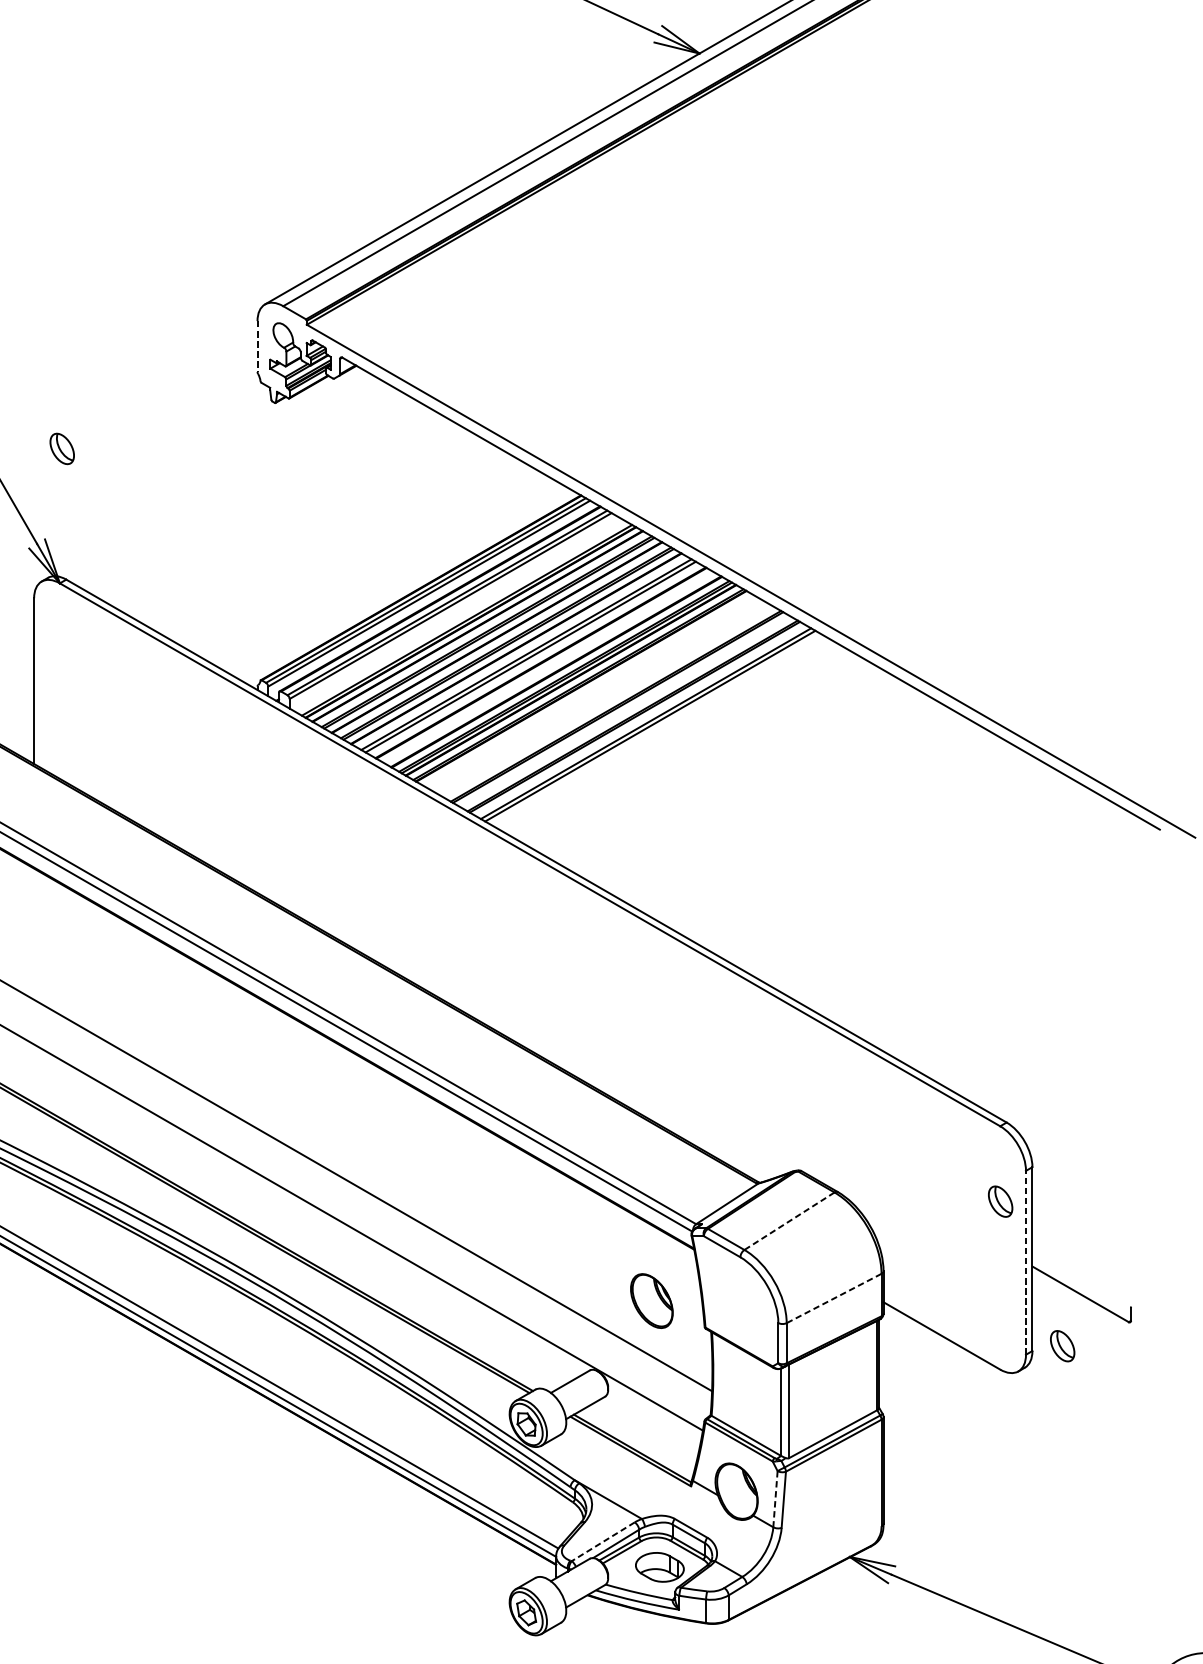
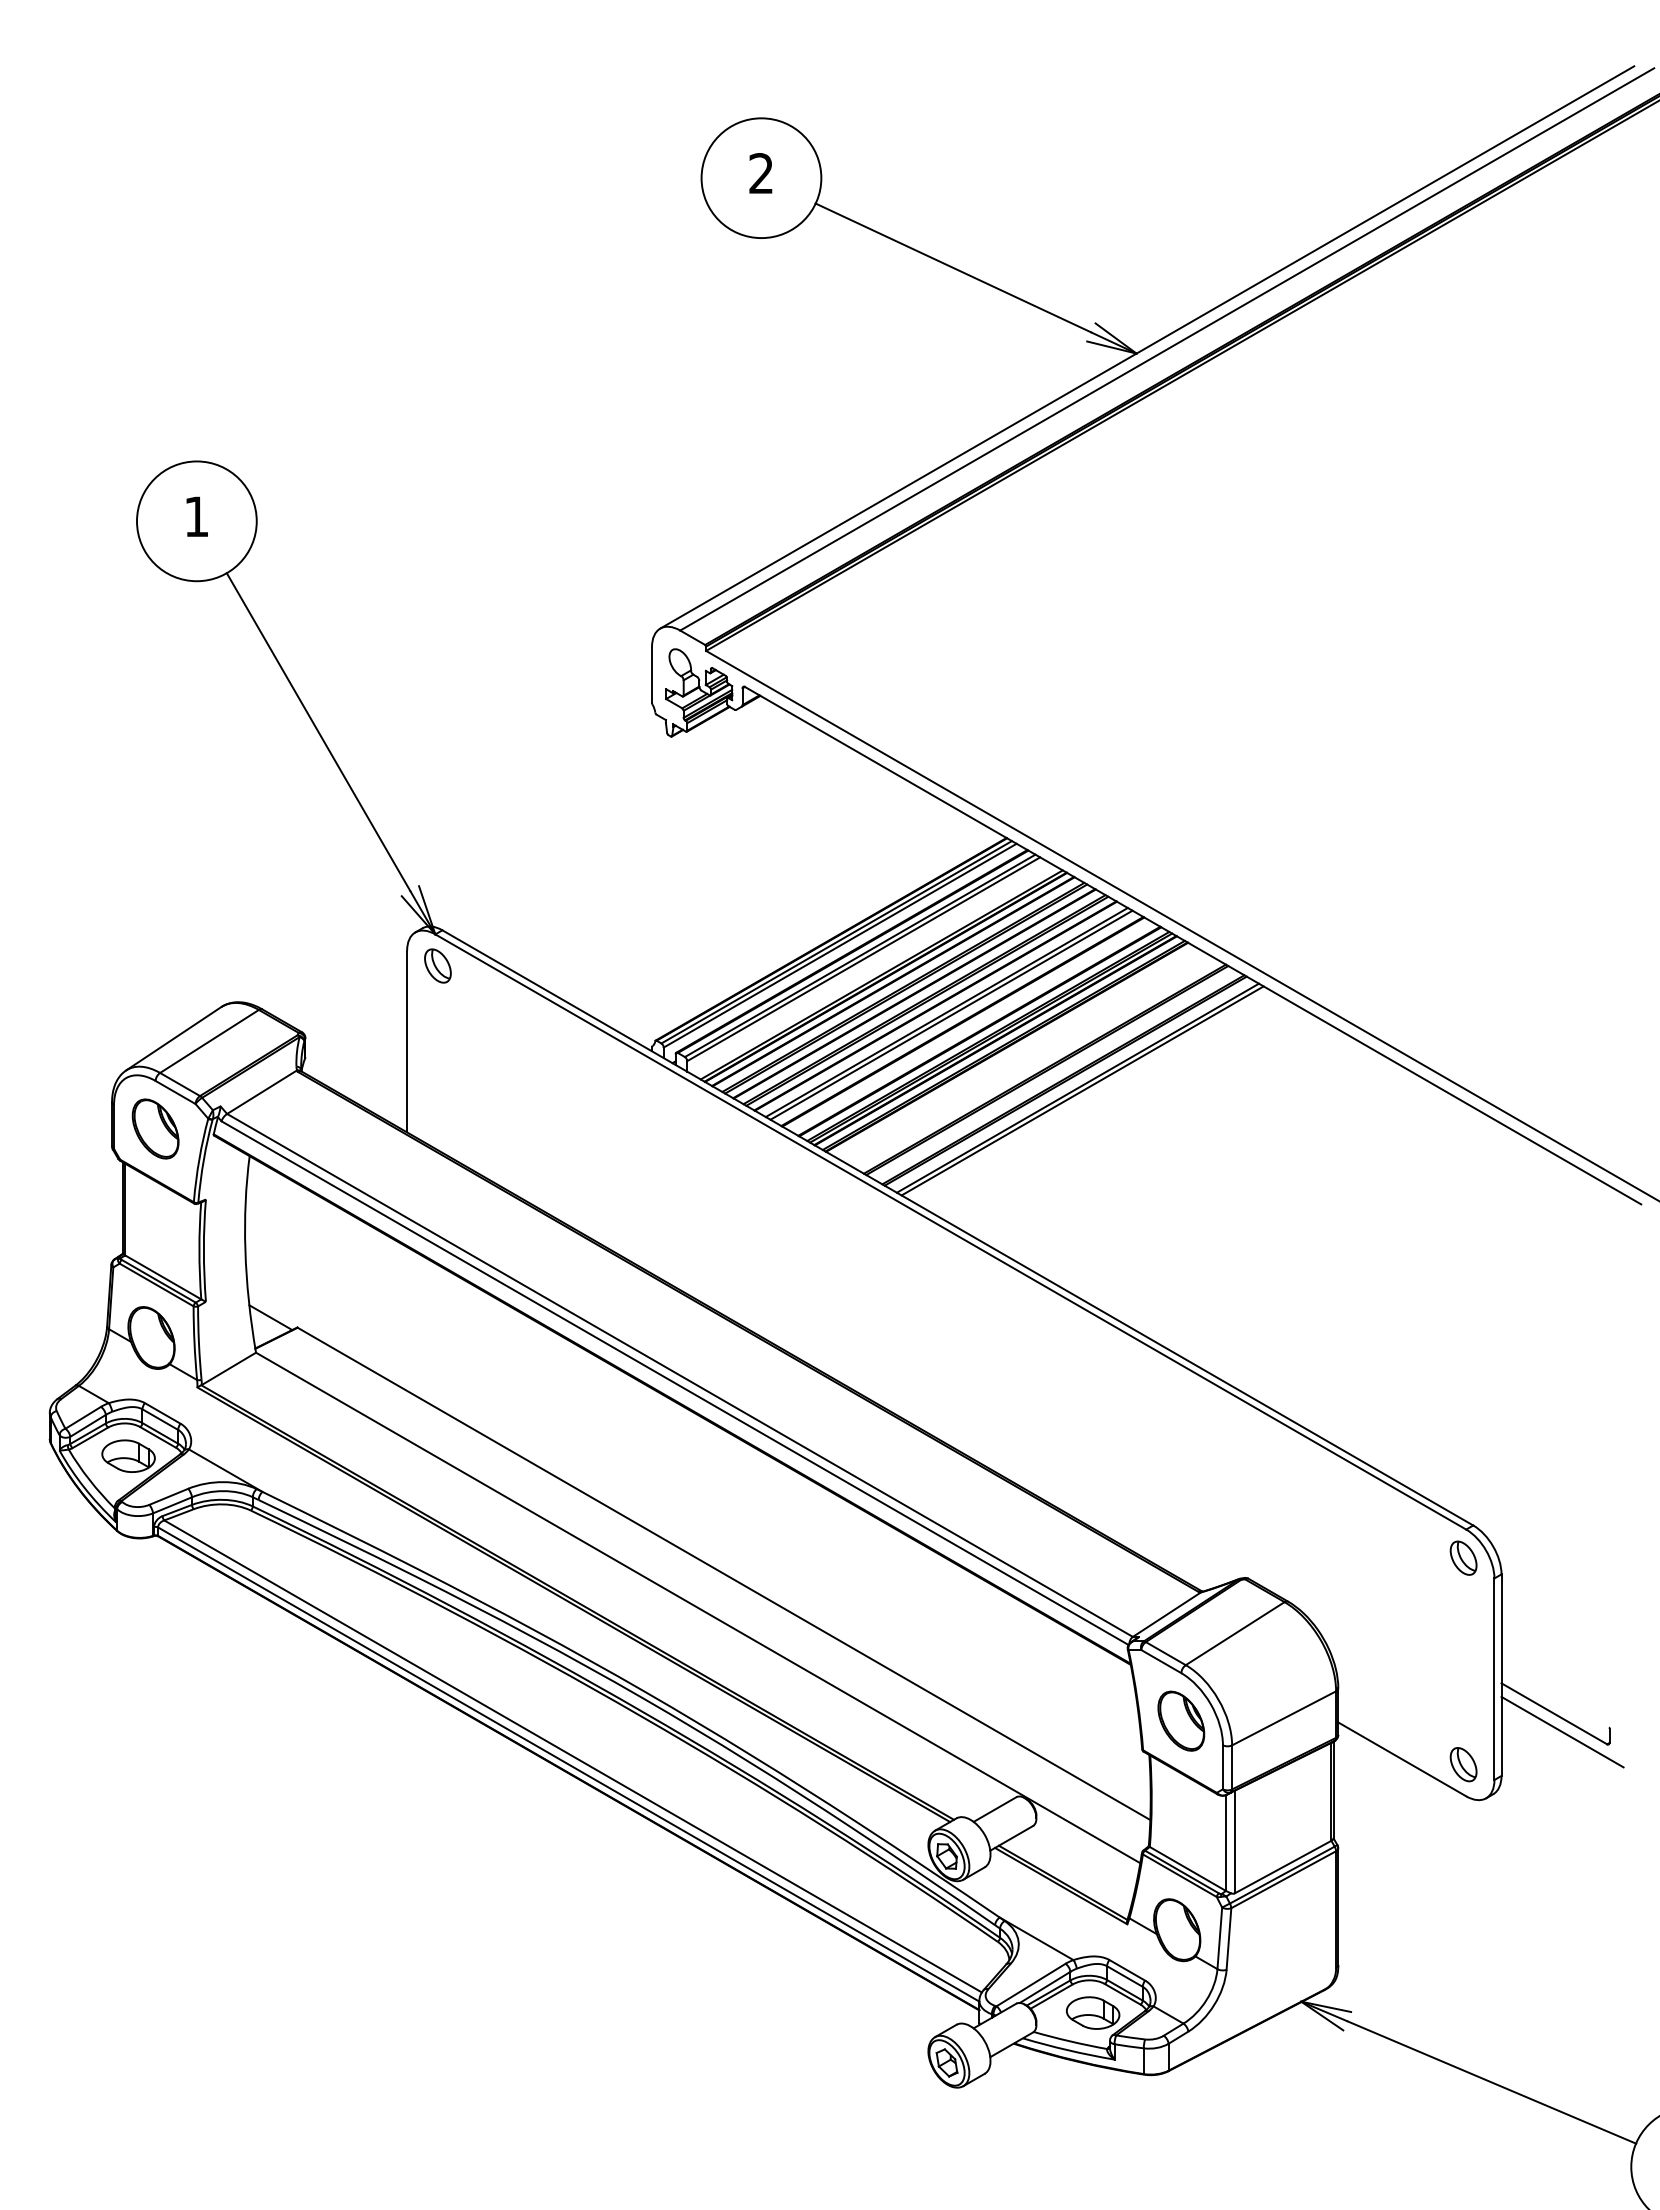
line: (257, 346) -> (652, 674), dashed -> solid
part: (61, 448) -> (437, 965), moved
part: (1000, 1201) -> (1463, 1557), moved
line: (789, 1221) -> (1235, 1633), dashed -> solid
line: (1026, 1263) -> (1494, 1679), dashed -> solid
line: (834, 1298) -> (1284, 1718), dashed -> solid
part: (652, 1300) -> (1181, 1720), moved
line: (1088, 1310) -> (1562, 1731), added
part: (1062, 1346) -> (1463, 1764), moved
line: (775, 1499) -> (1219, 1938), dashed -> solid
line: (603, 1542) -> (1031, 1985), dashed -> solid

